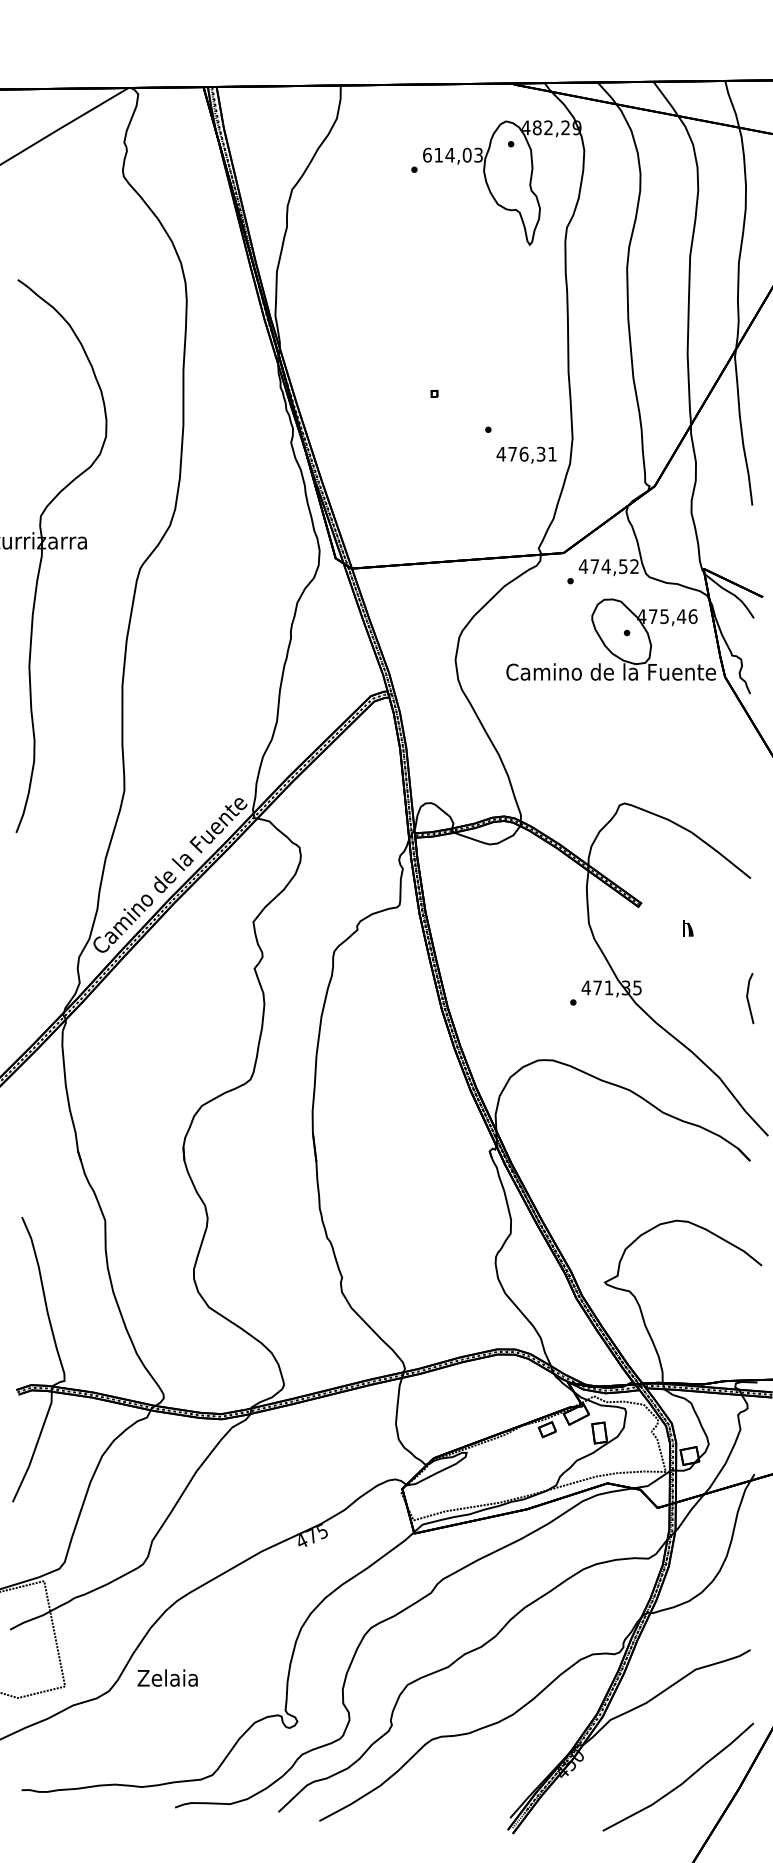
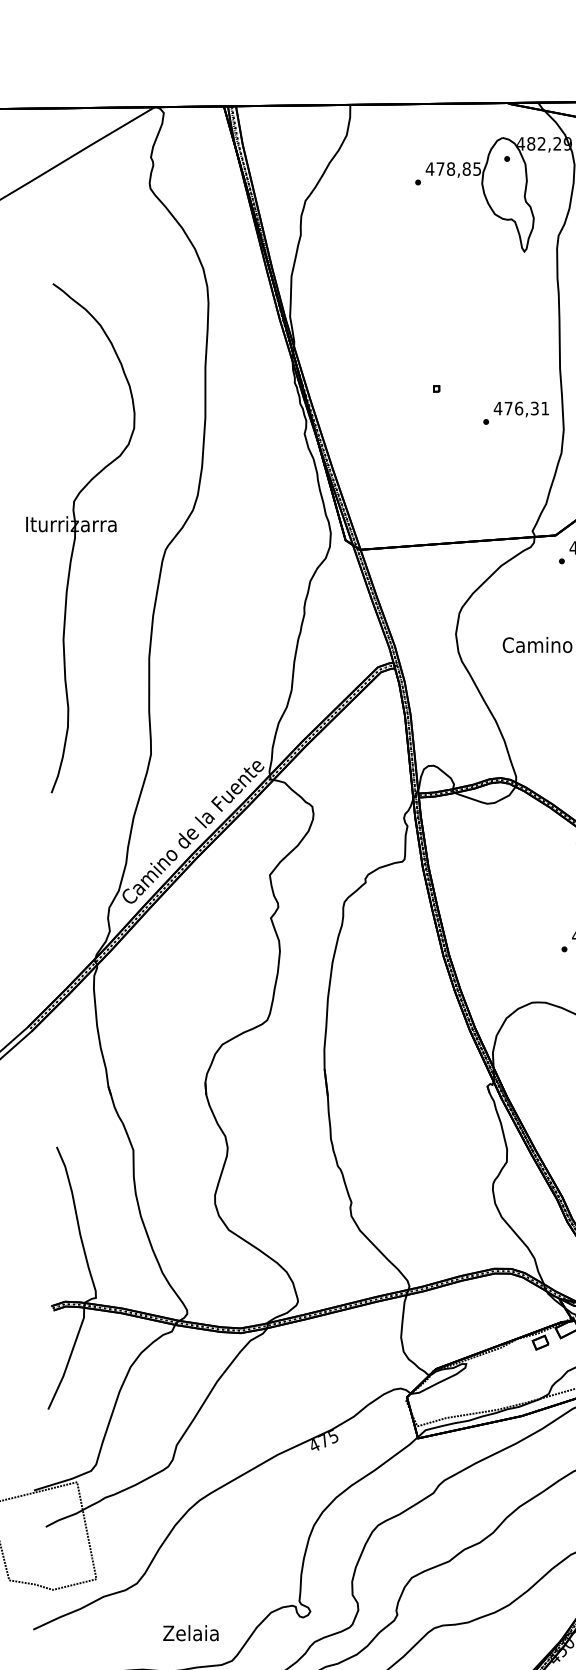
text: (452, 154) -> (453, 168), 614,03 -> 478,85
text: (526, 454) -> (521, 408), moved
text: (167, 1677) -> (190, 1632), moved

